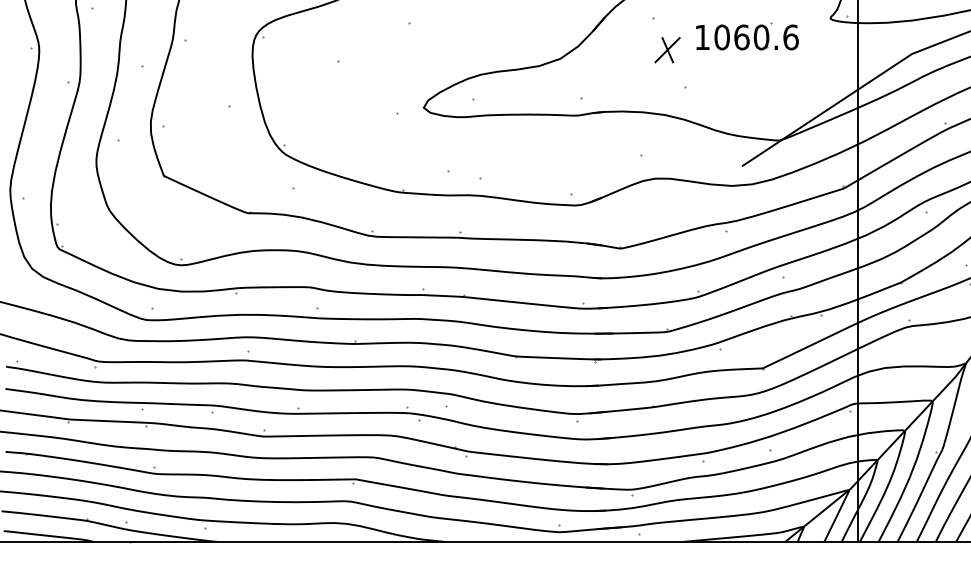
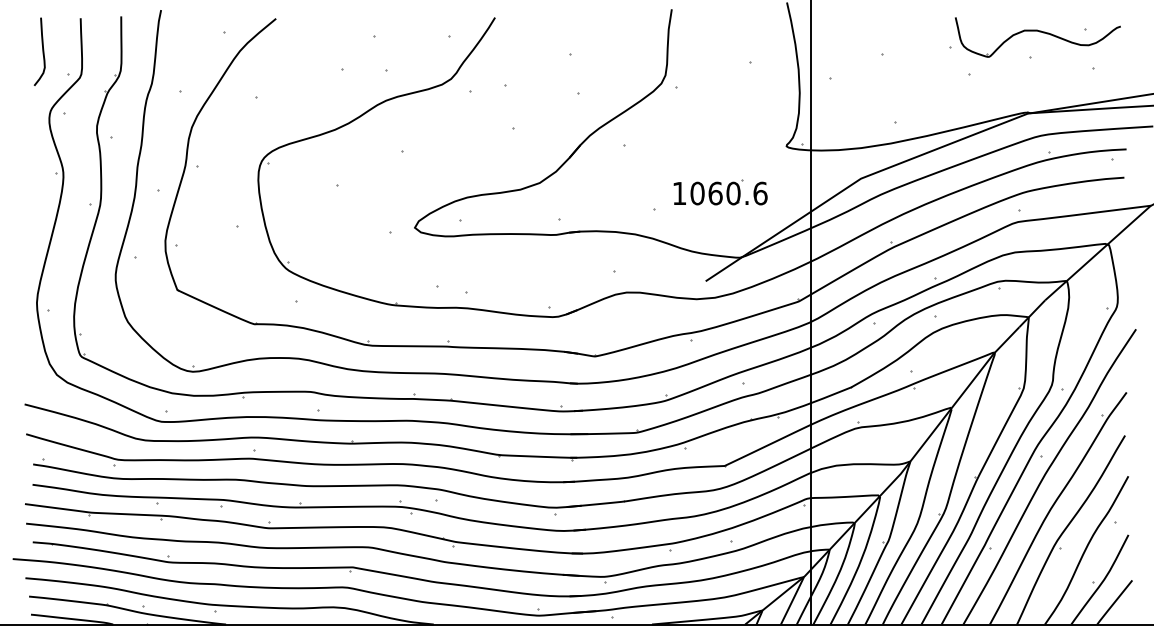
part: (747, 36) -> (720, 192), moved
part: (667, 50) -> (637, 175), removed

